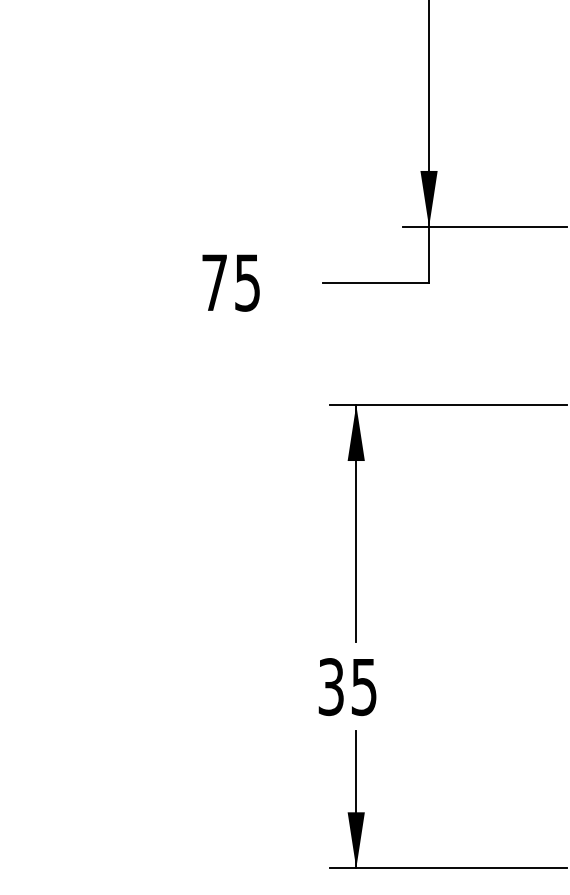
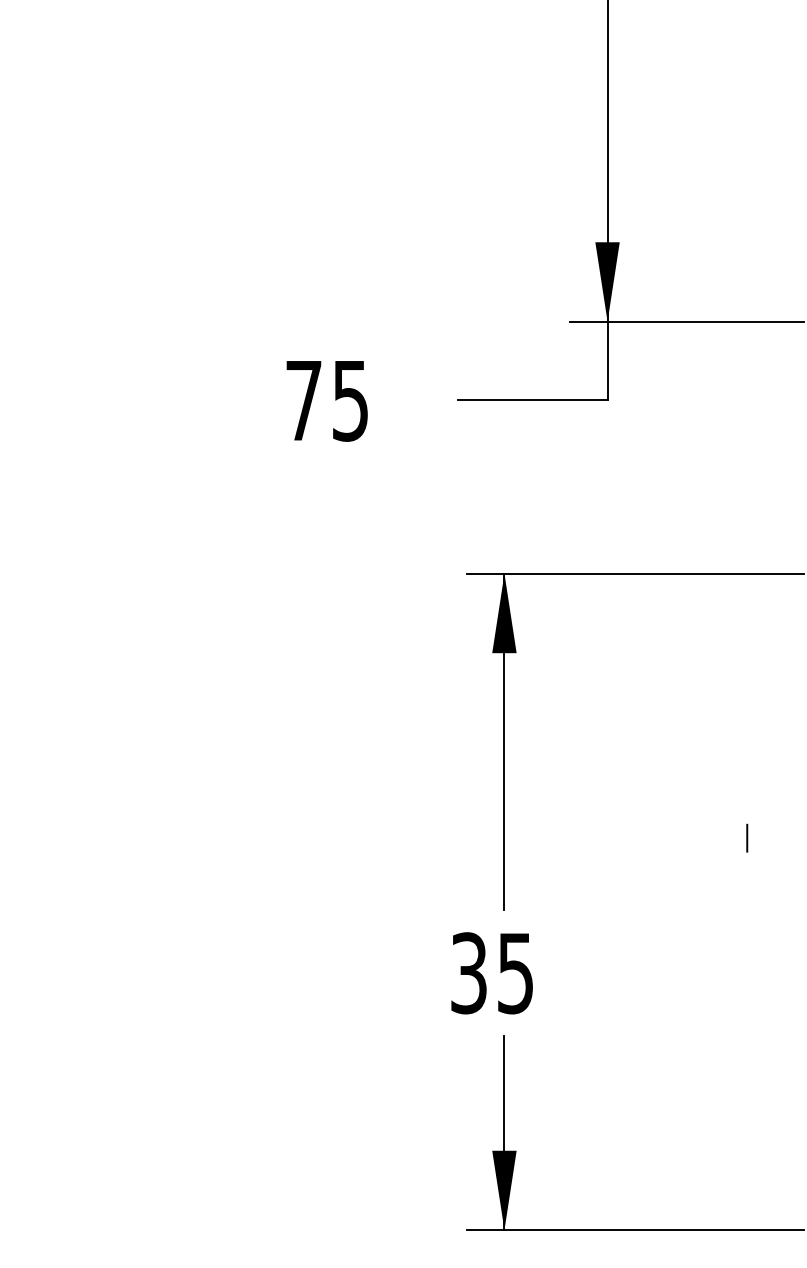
line: (527, 591) -> (747, 837), added

